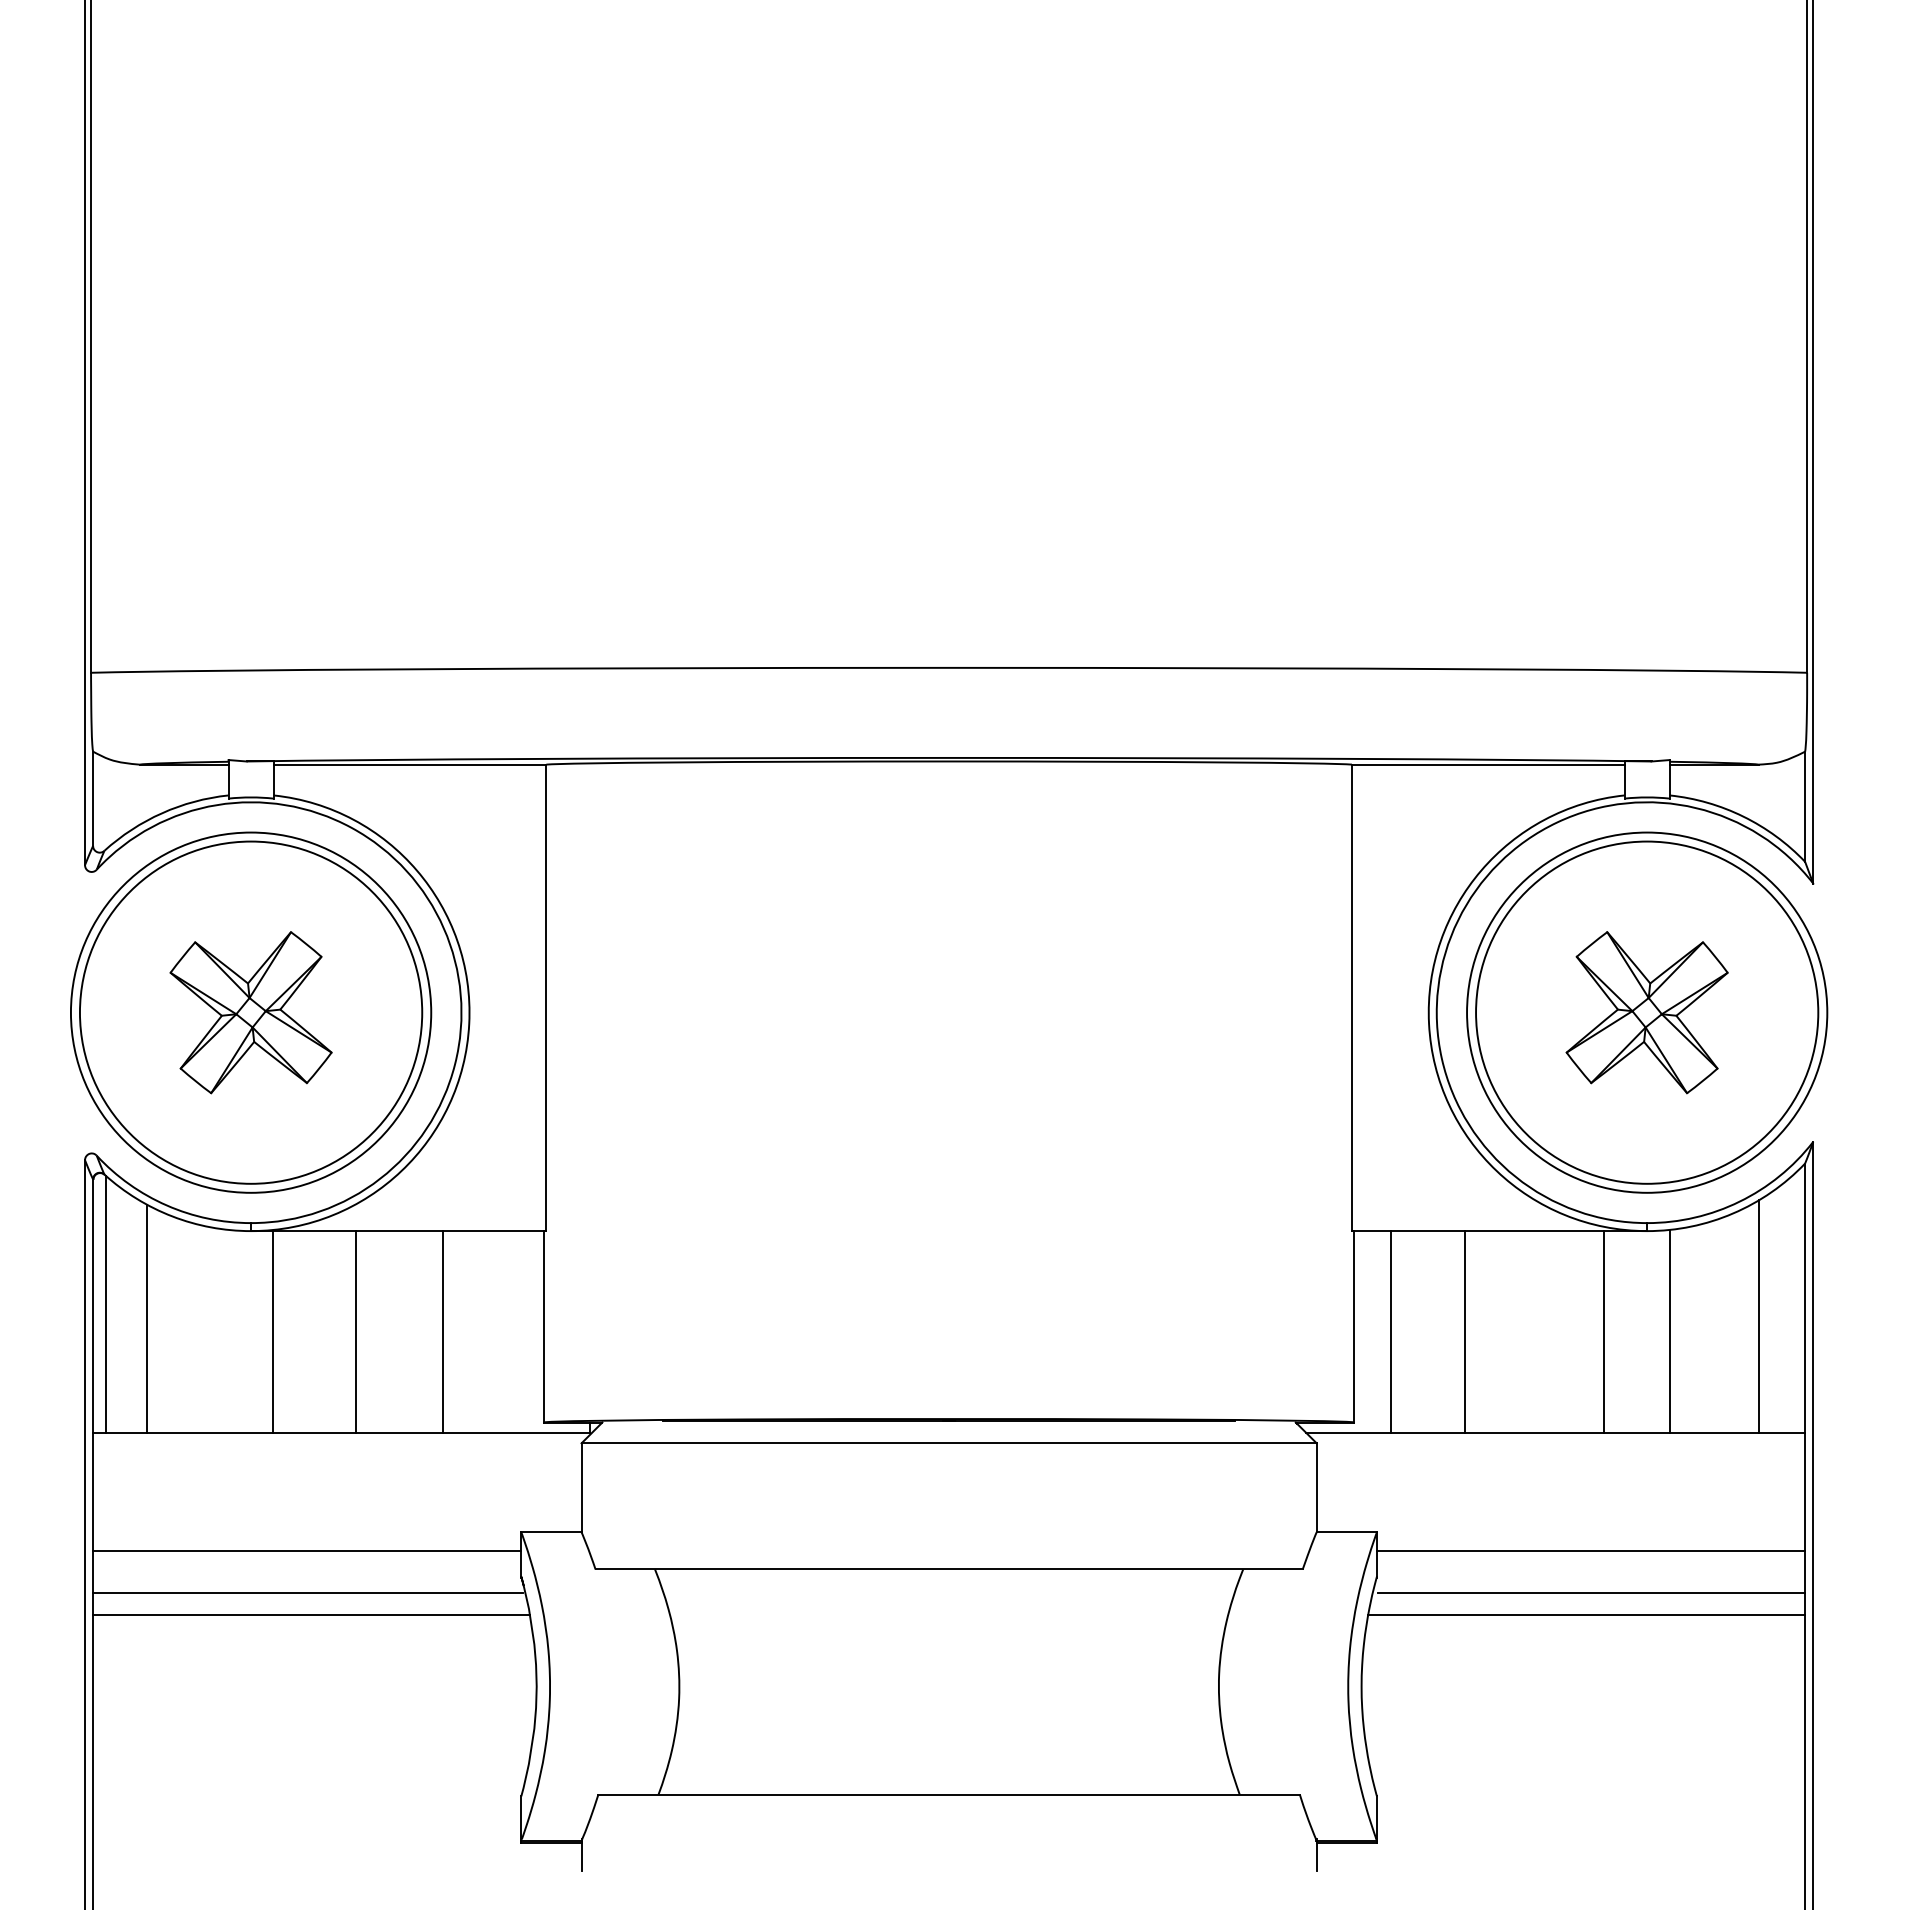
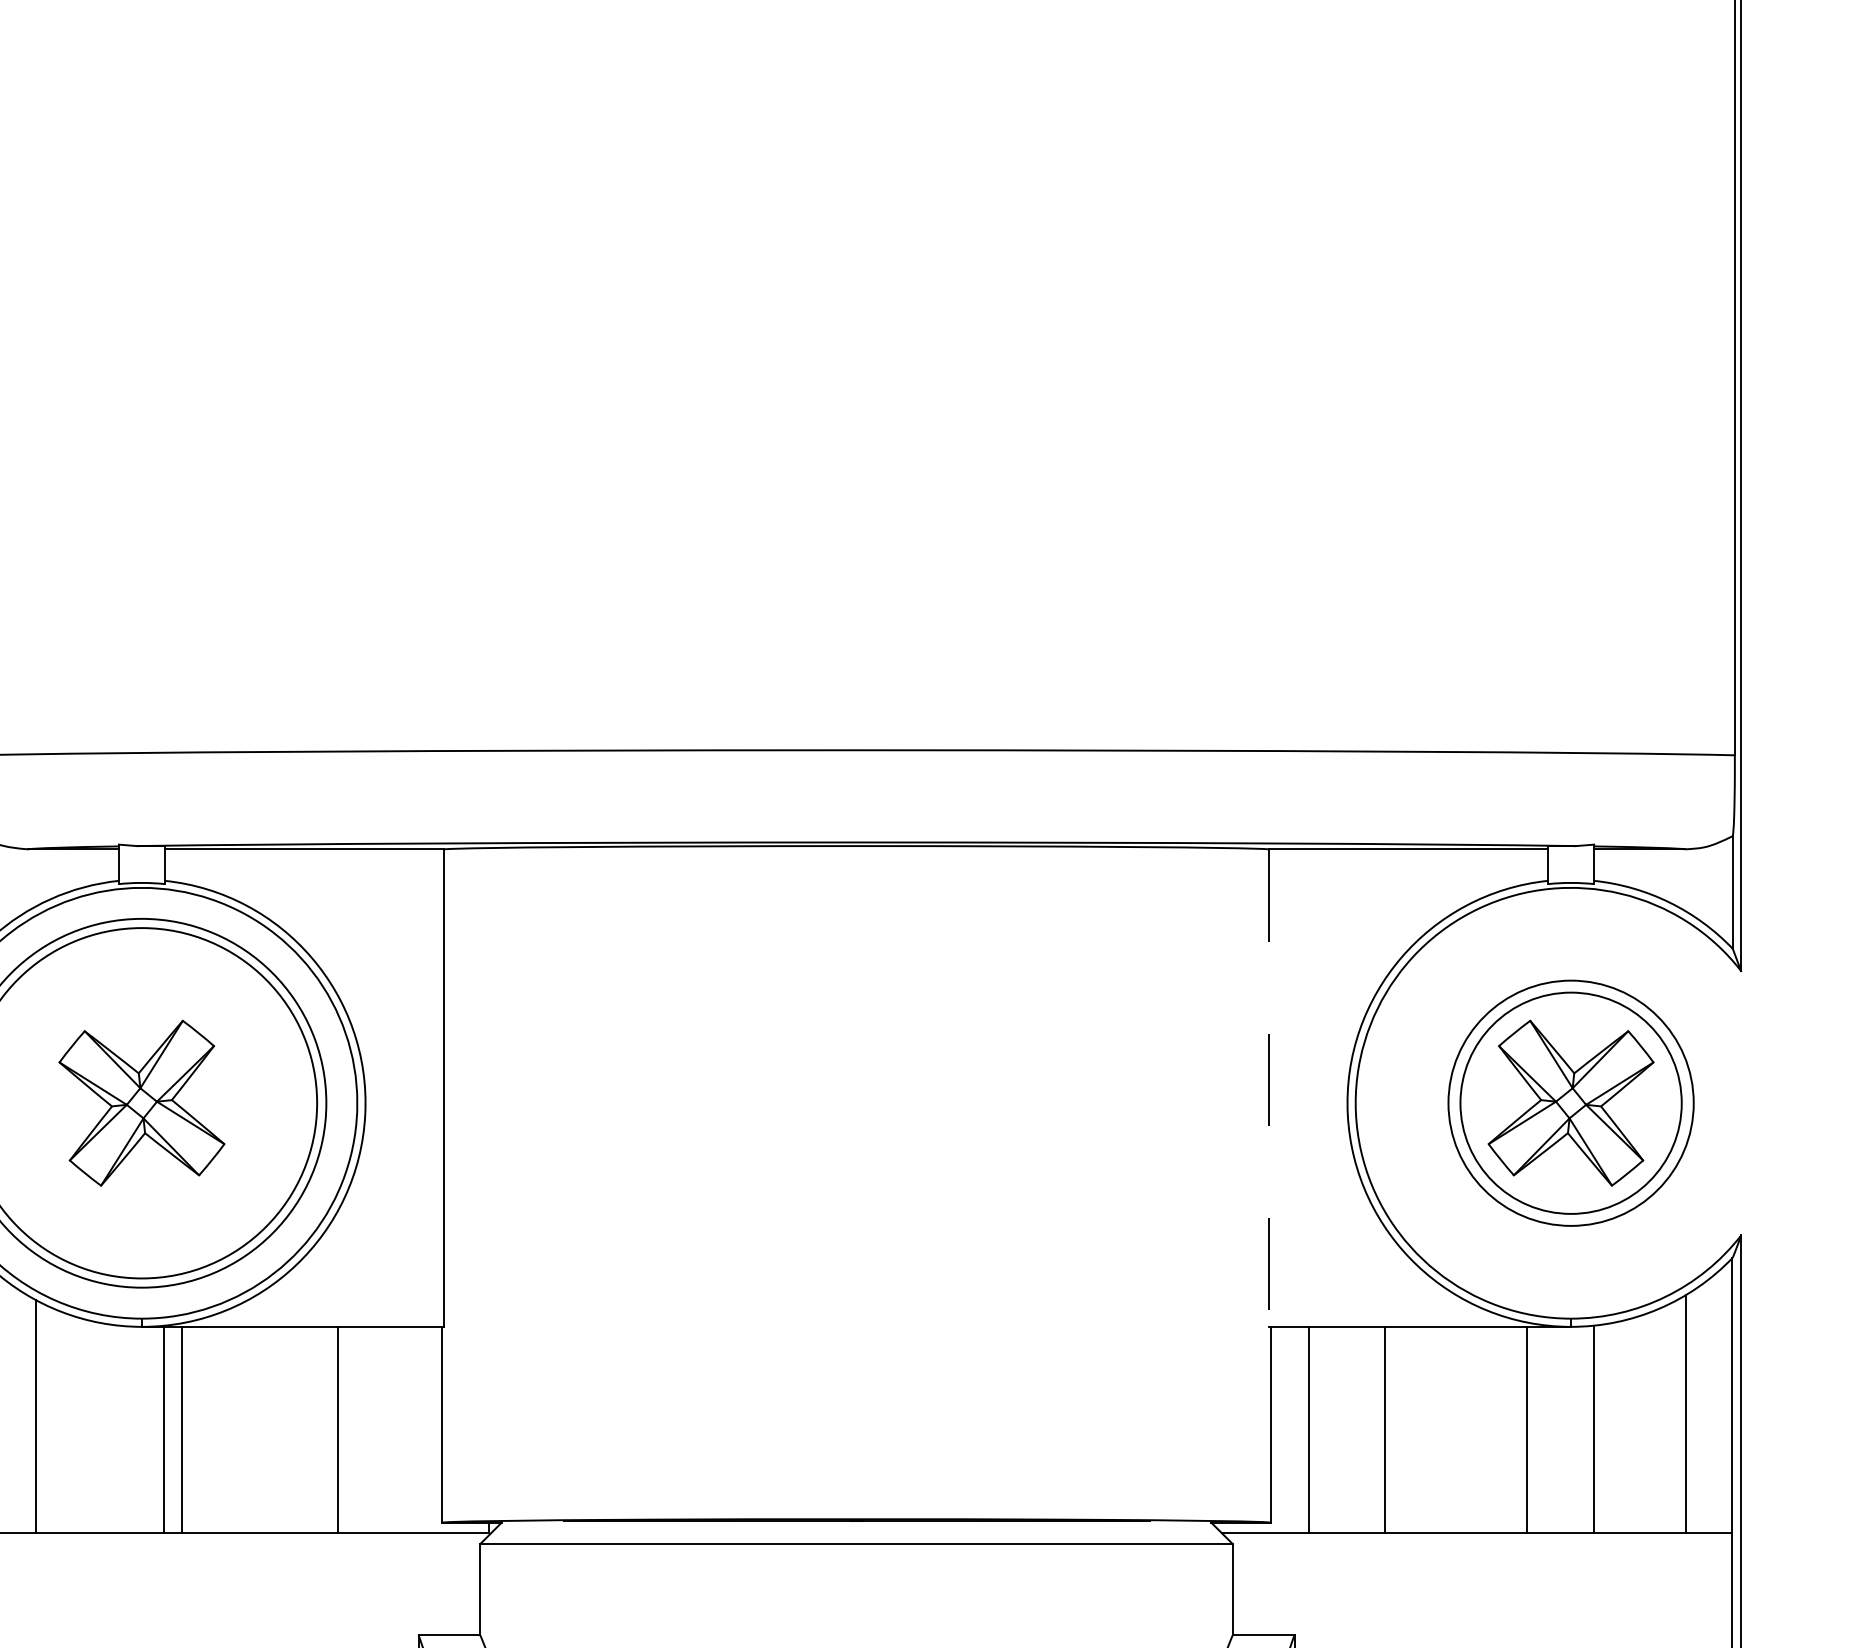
line: (1351, 998) -> (1268, 1088), solid -> dashed
circle: (1647, 1012) -> (1571, 1103), size x0.6
circle: (1647, 1012) -> (1571, 1103), size x0.7
line: (356, 1331) -> (182, 1429), moved

